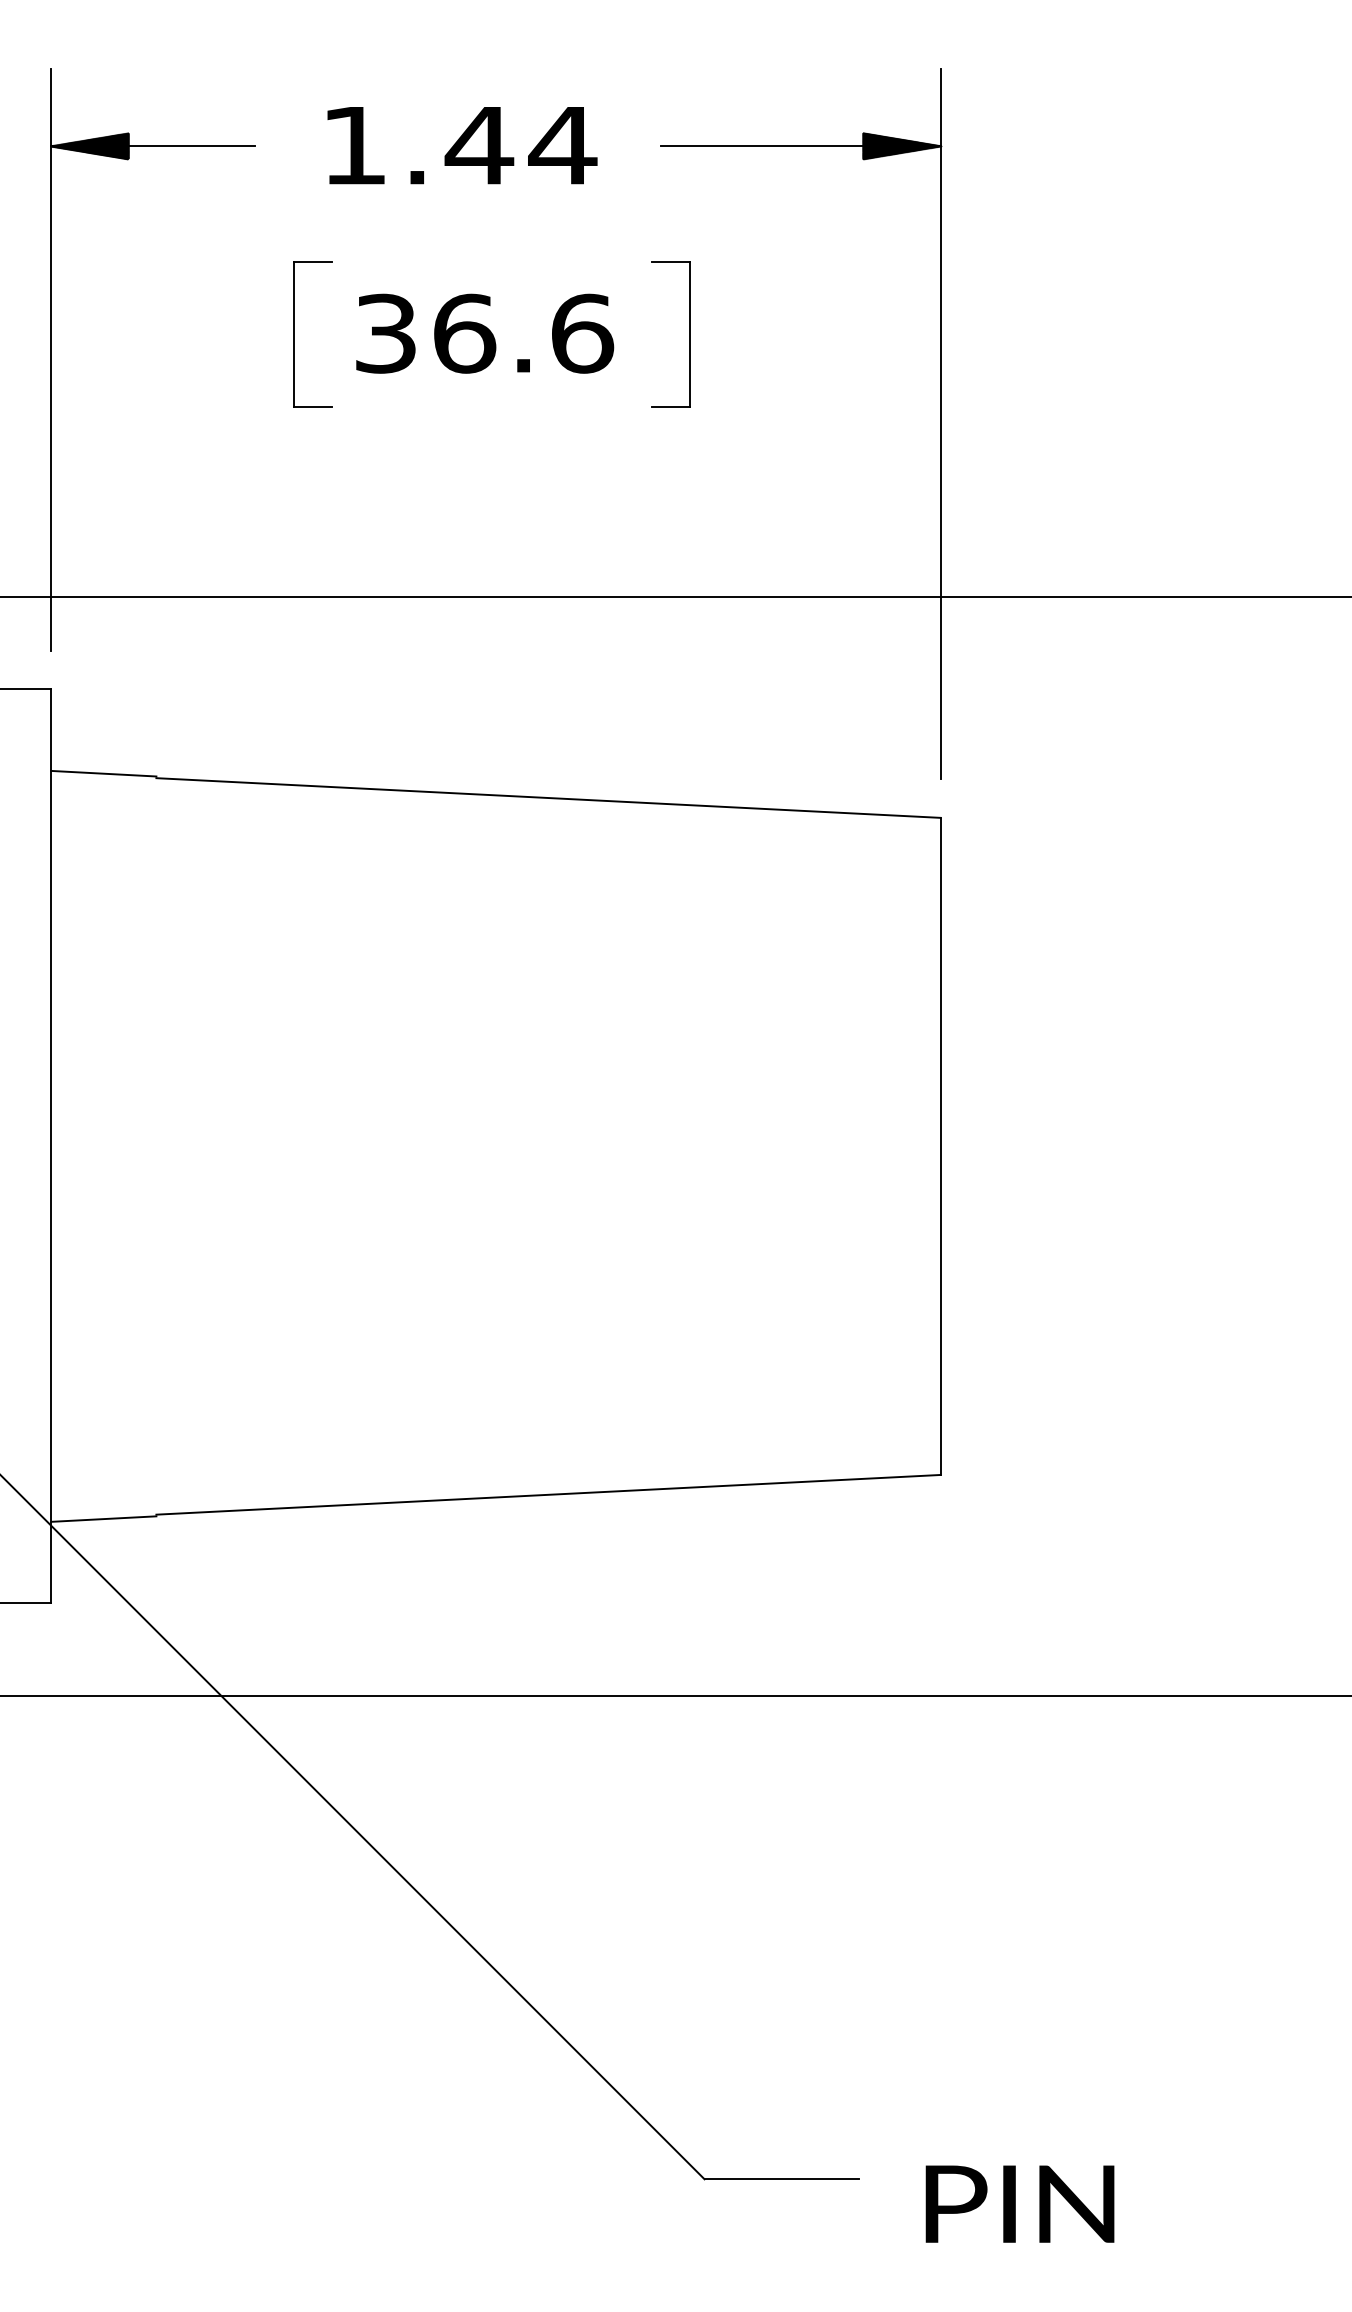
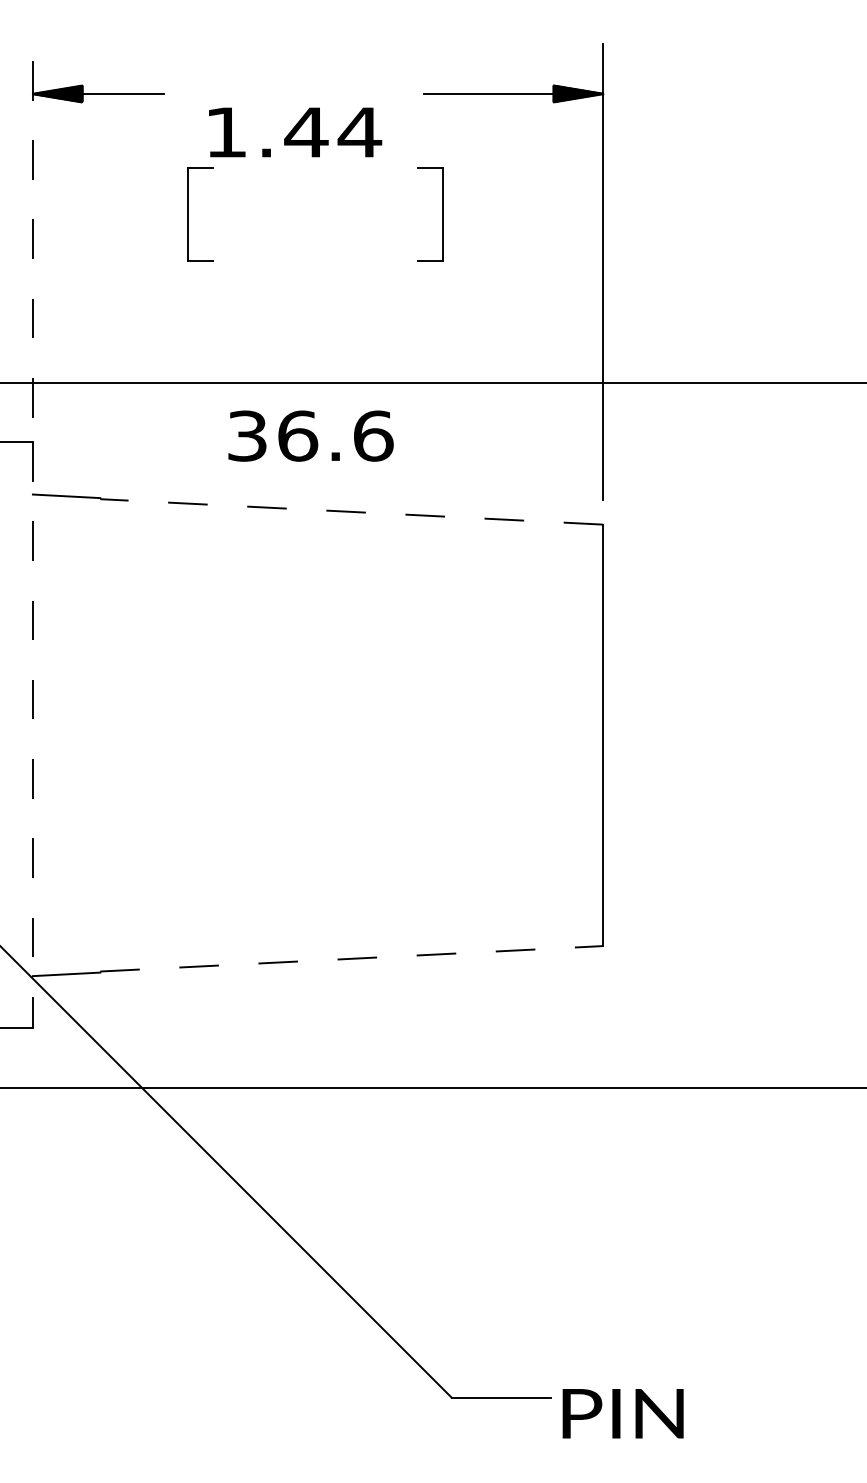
text: (462, 145) -> (295, 132), moved
text: (484, 332) -> (310, 435), moved
line: (50, 360) -> (32, 231), solid -> dashed
line: (548, 797) -> (351, 511), solid -> dashed
line: (50, 1146) -> (32, 735), solid -> dashed
line: (548, 1494) -> (351, 958), solid -> dashed
text: (1019, 2203) -> (622, 1413), moved

